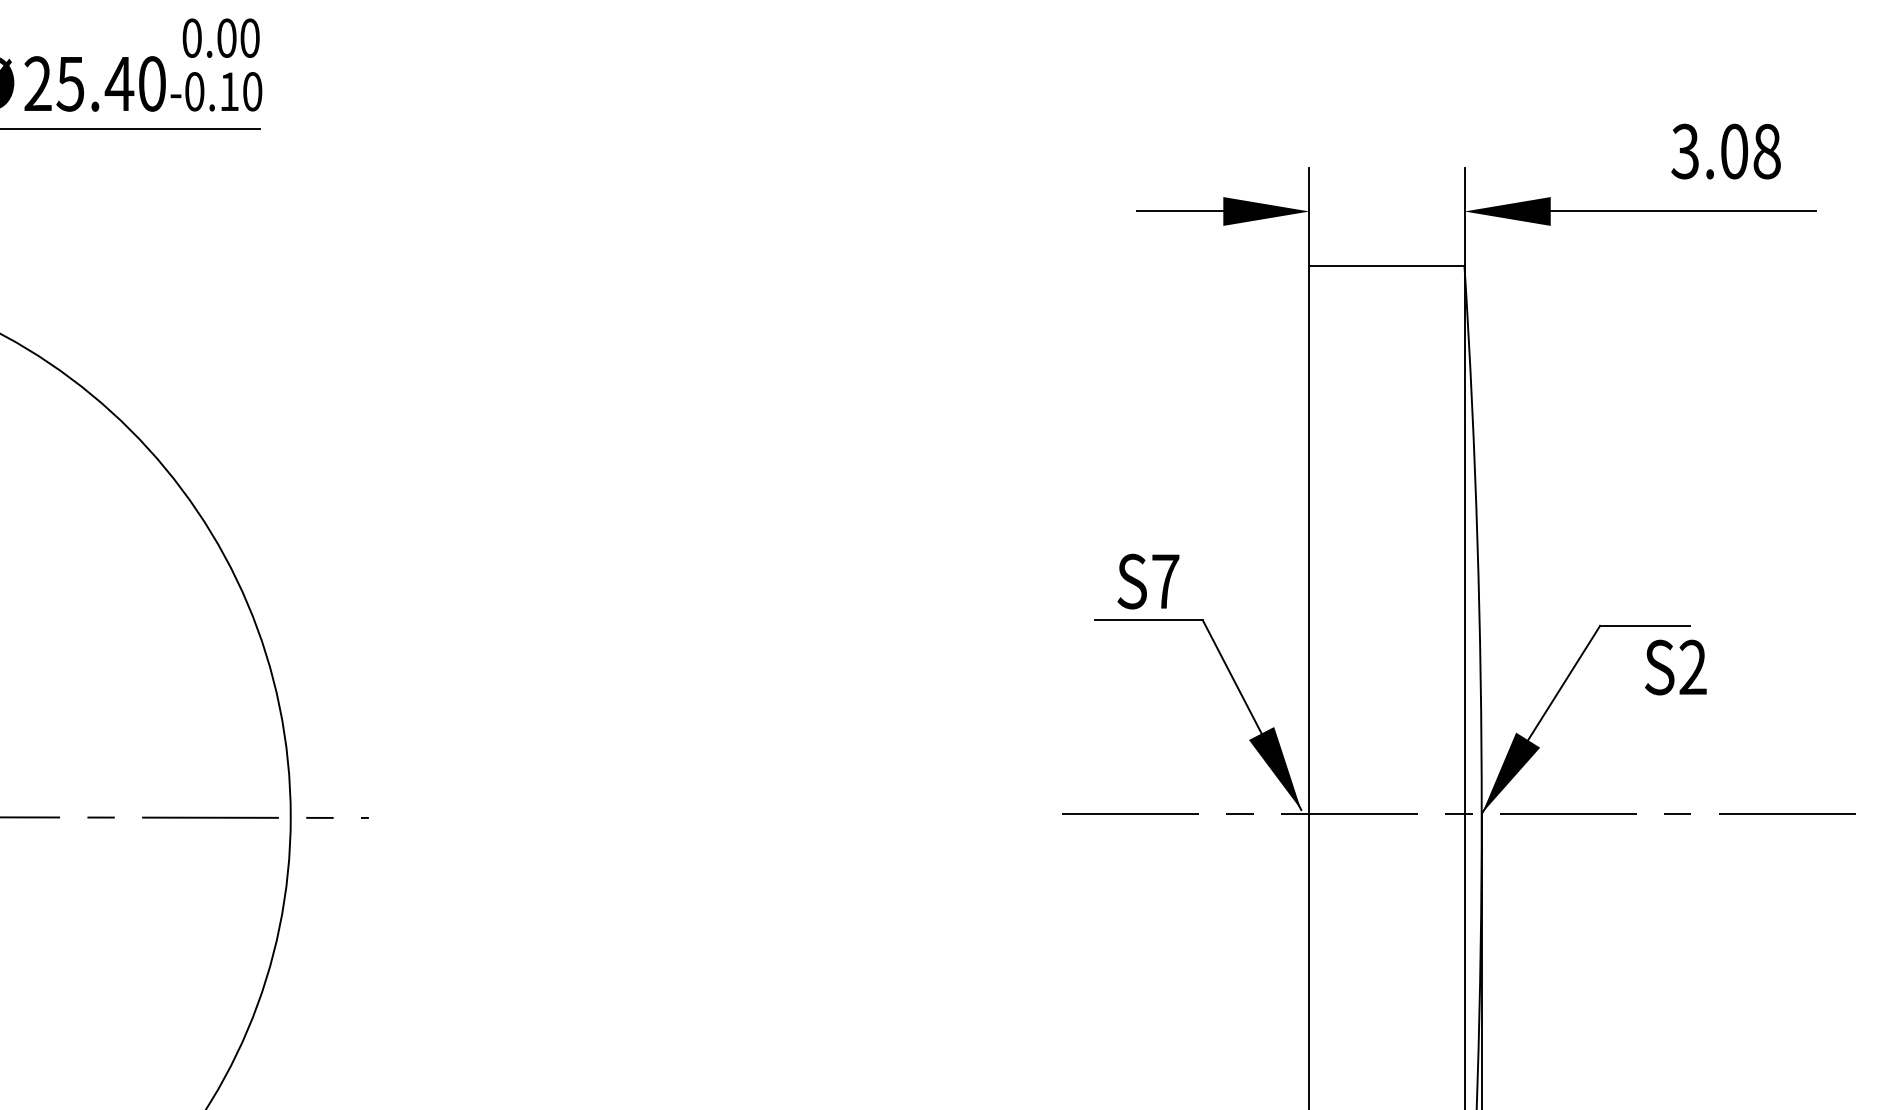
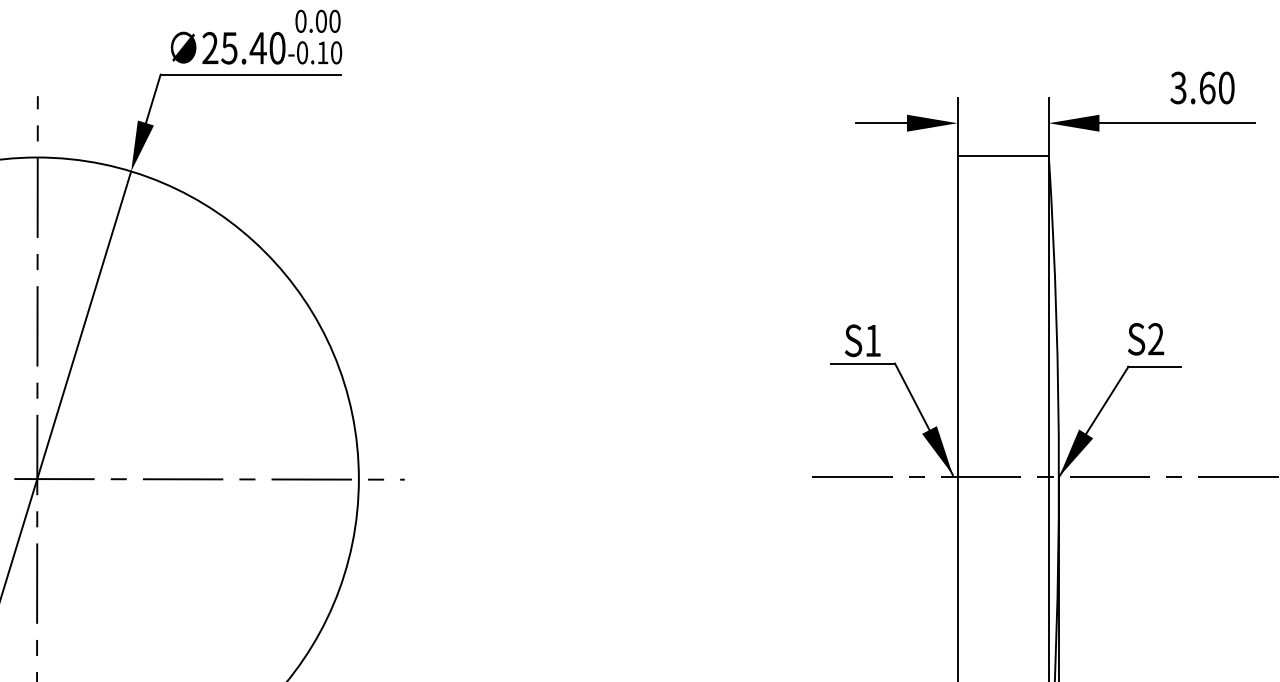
text: (1749, 150) -> (1216, 87), 3.08 -> 3.60
text: (1166, 581) -> (873, 340), S7 -> S1
text: (1676, 667) -> (1146, 339), moved

